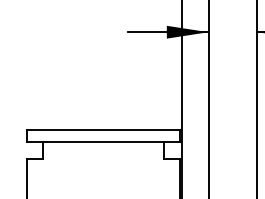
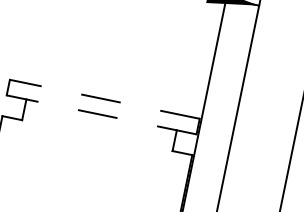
line: (103, 129) -> (104, 99), solid -> dashed
line: (103, 142) -> (101, 115), solid -> dashed

